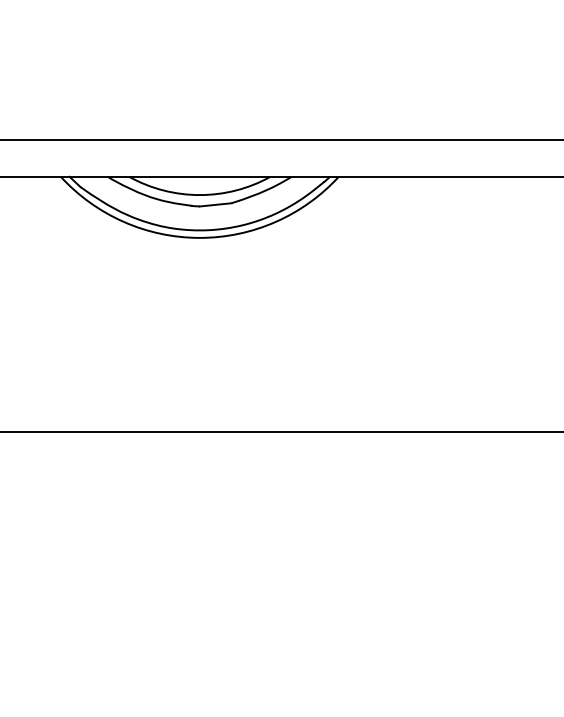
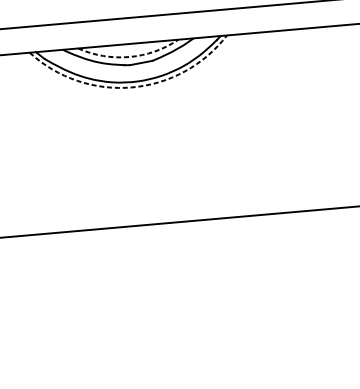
arc: (199, 195) -> (129, 57), solid -> dashed
arc: (199, 237) -> (131, 87), solid -> dashed

